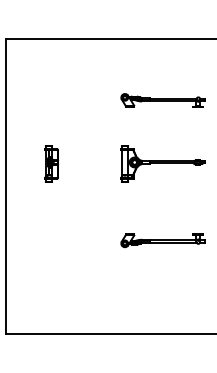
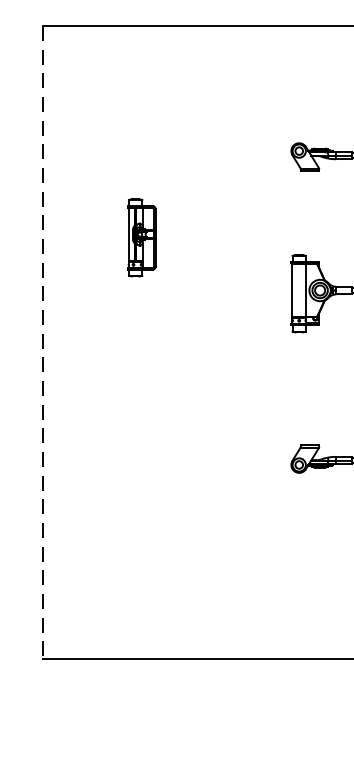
part: (51, 163) -> (141, 236), moved
line: (6, 186) -> (44, 342), solid -> dashed

